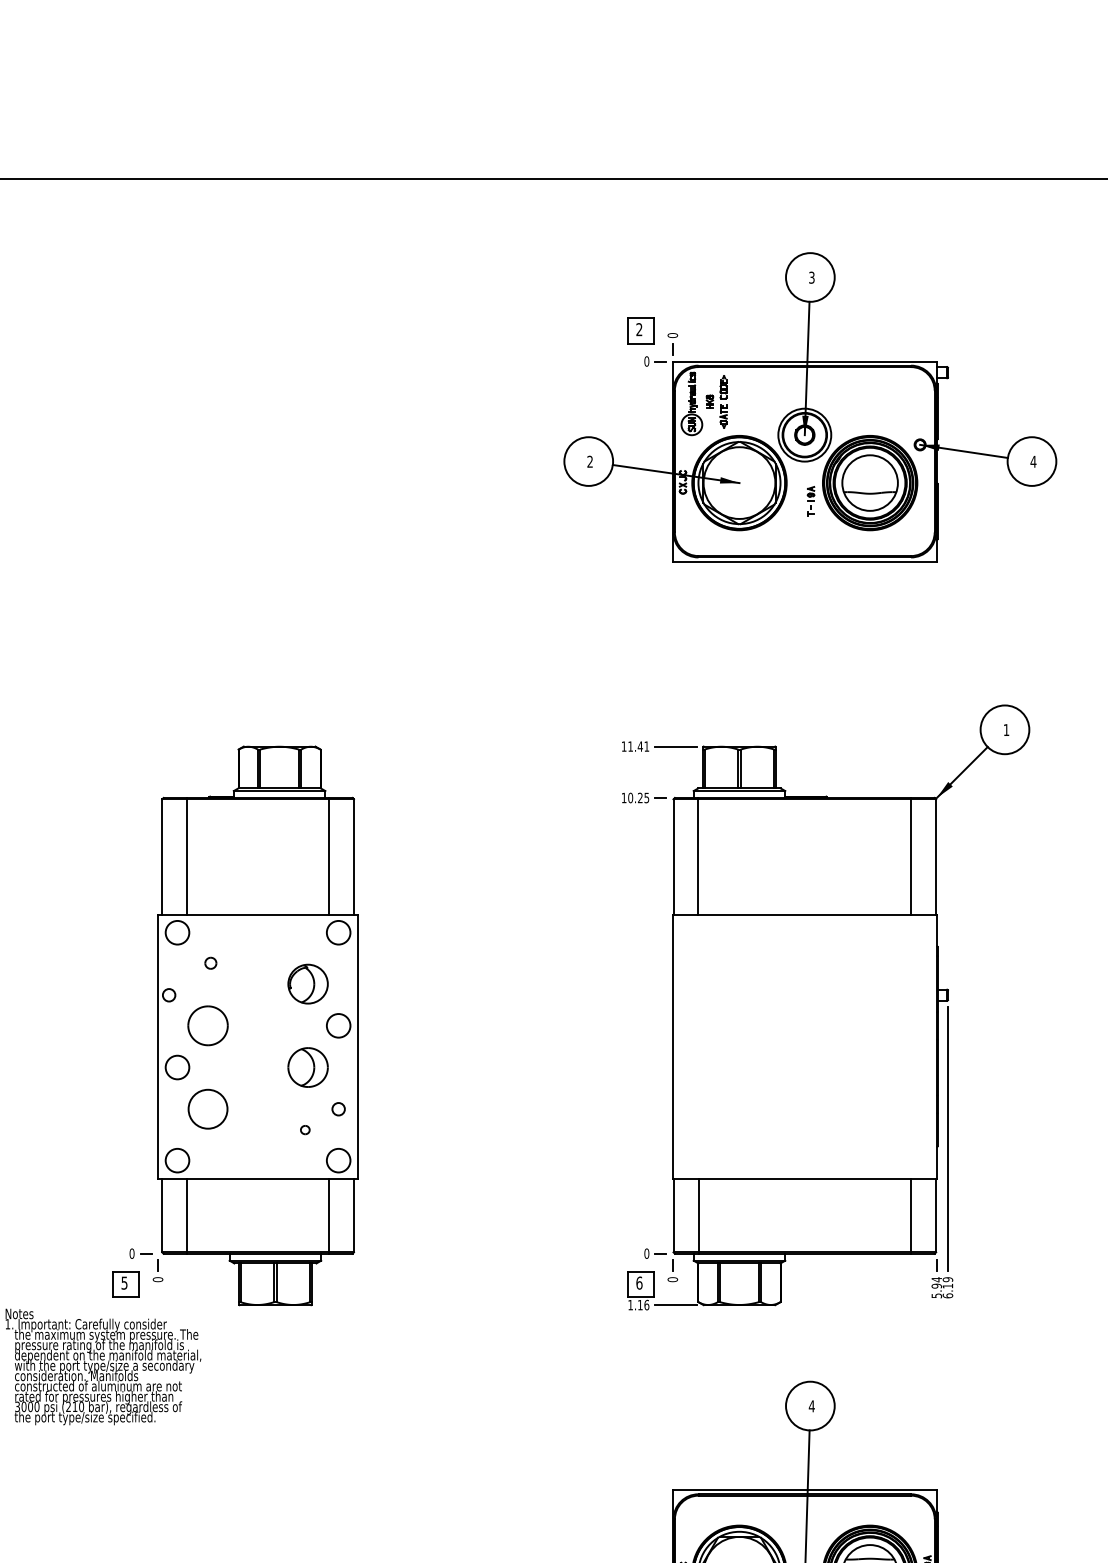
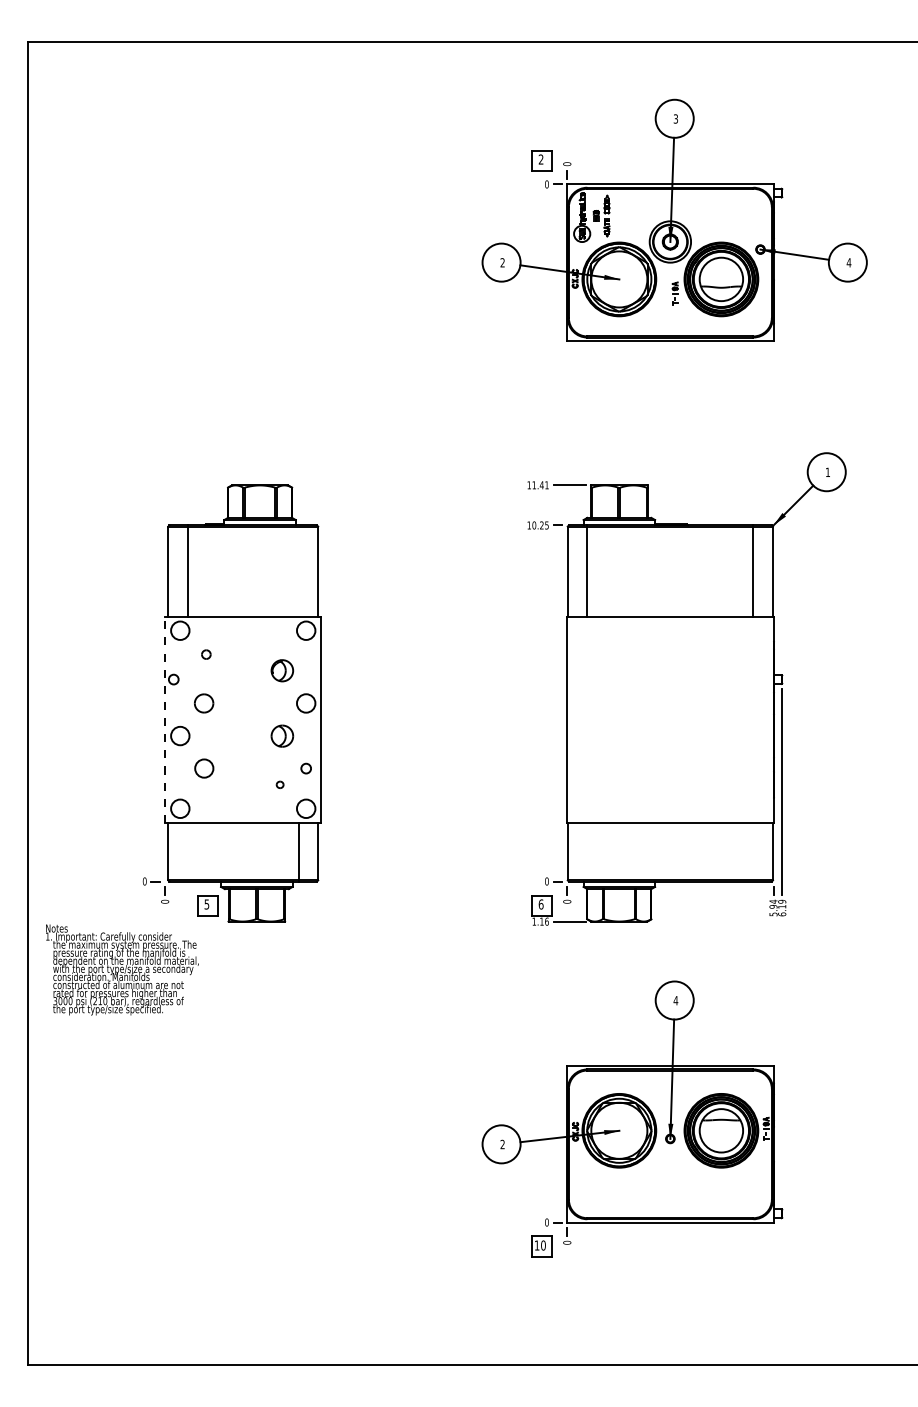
line: (328, 855) -> (298, 570), removed
part: (308, 983) -> (282, 670), size x0.7
part: (207, 1025) -> (203, 703), size x0.6
line: (158, 1046) -> (165, 719), solid -> dashed
part: (308, 1068) -> (282, 736), size x0.7
circle: (208, 1109) -> (204, 768), size x0.6
line: (186, 1215) -> (187, 851), removed
line: (698, 1215) -> (587, 851), removed
line: (911, 1215) -> (753, 851), removed
part: (125, 1284) -> (207, 905), moved

